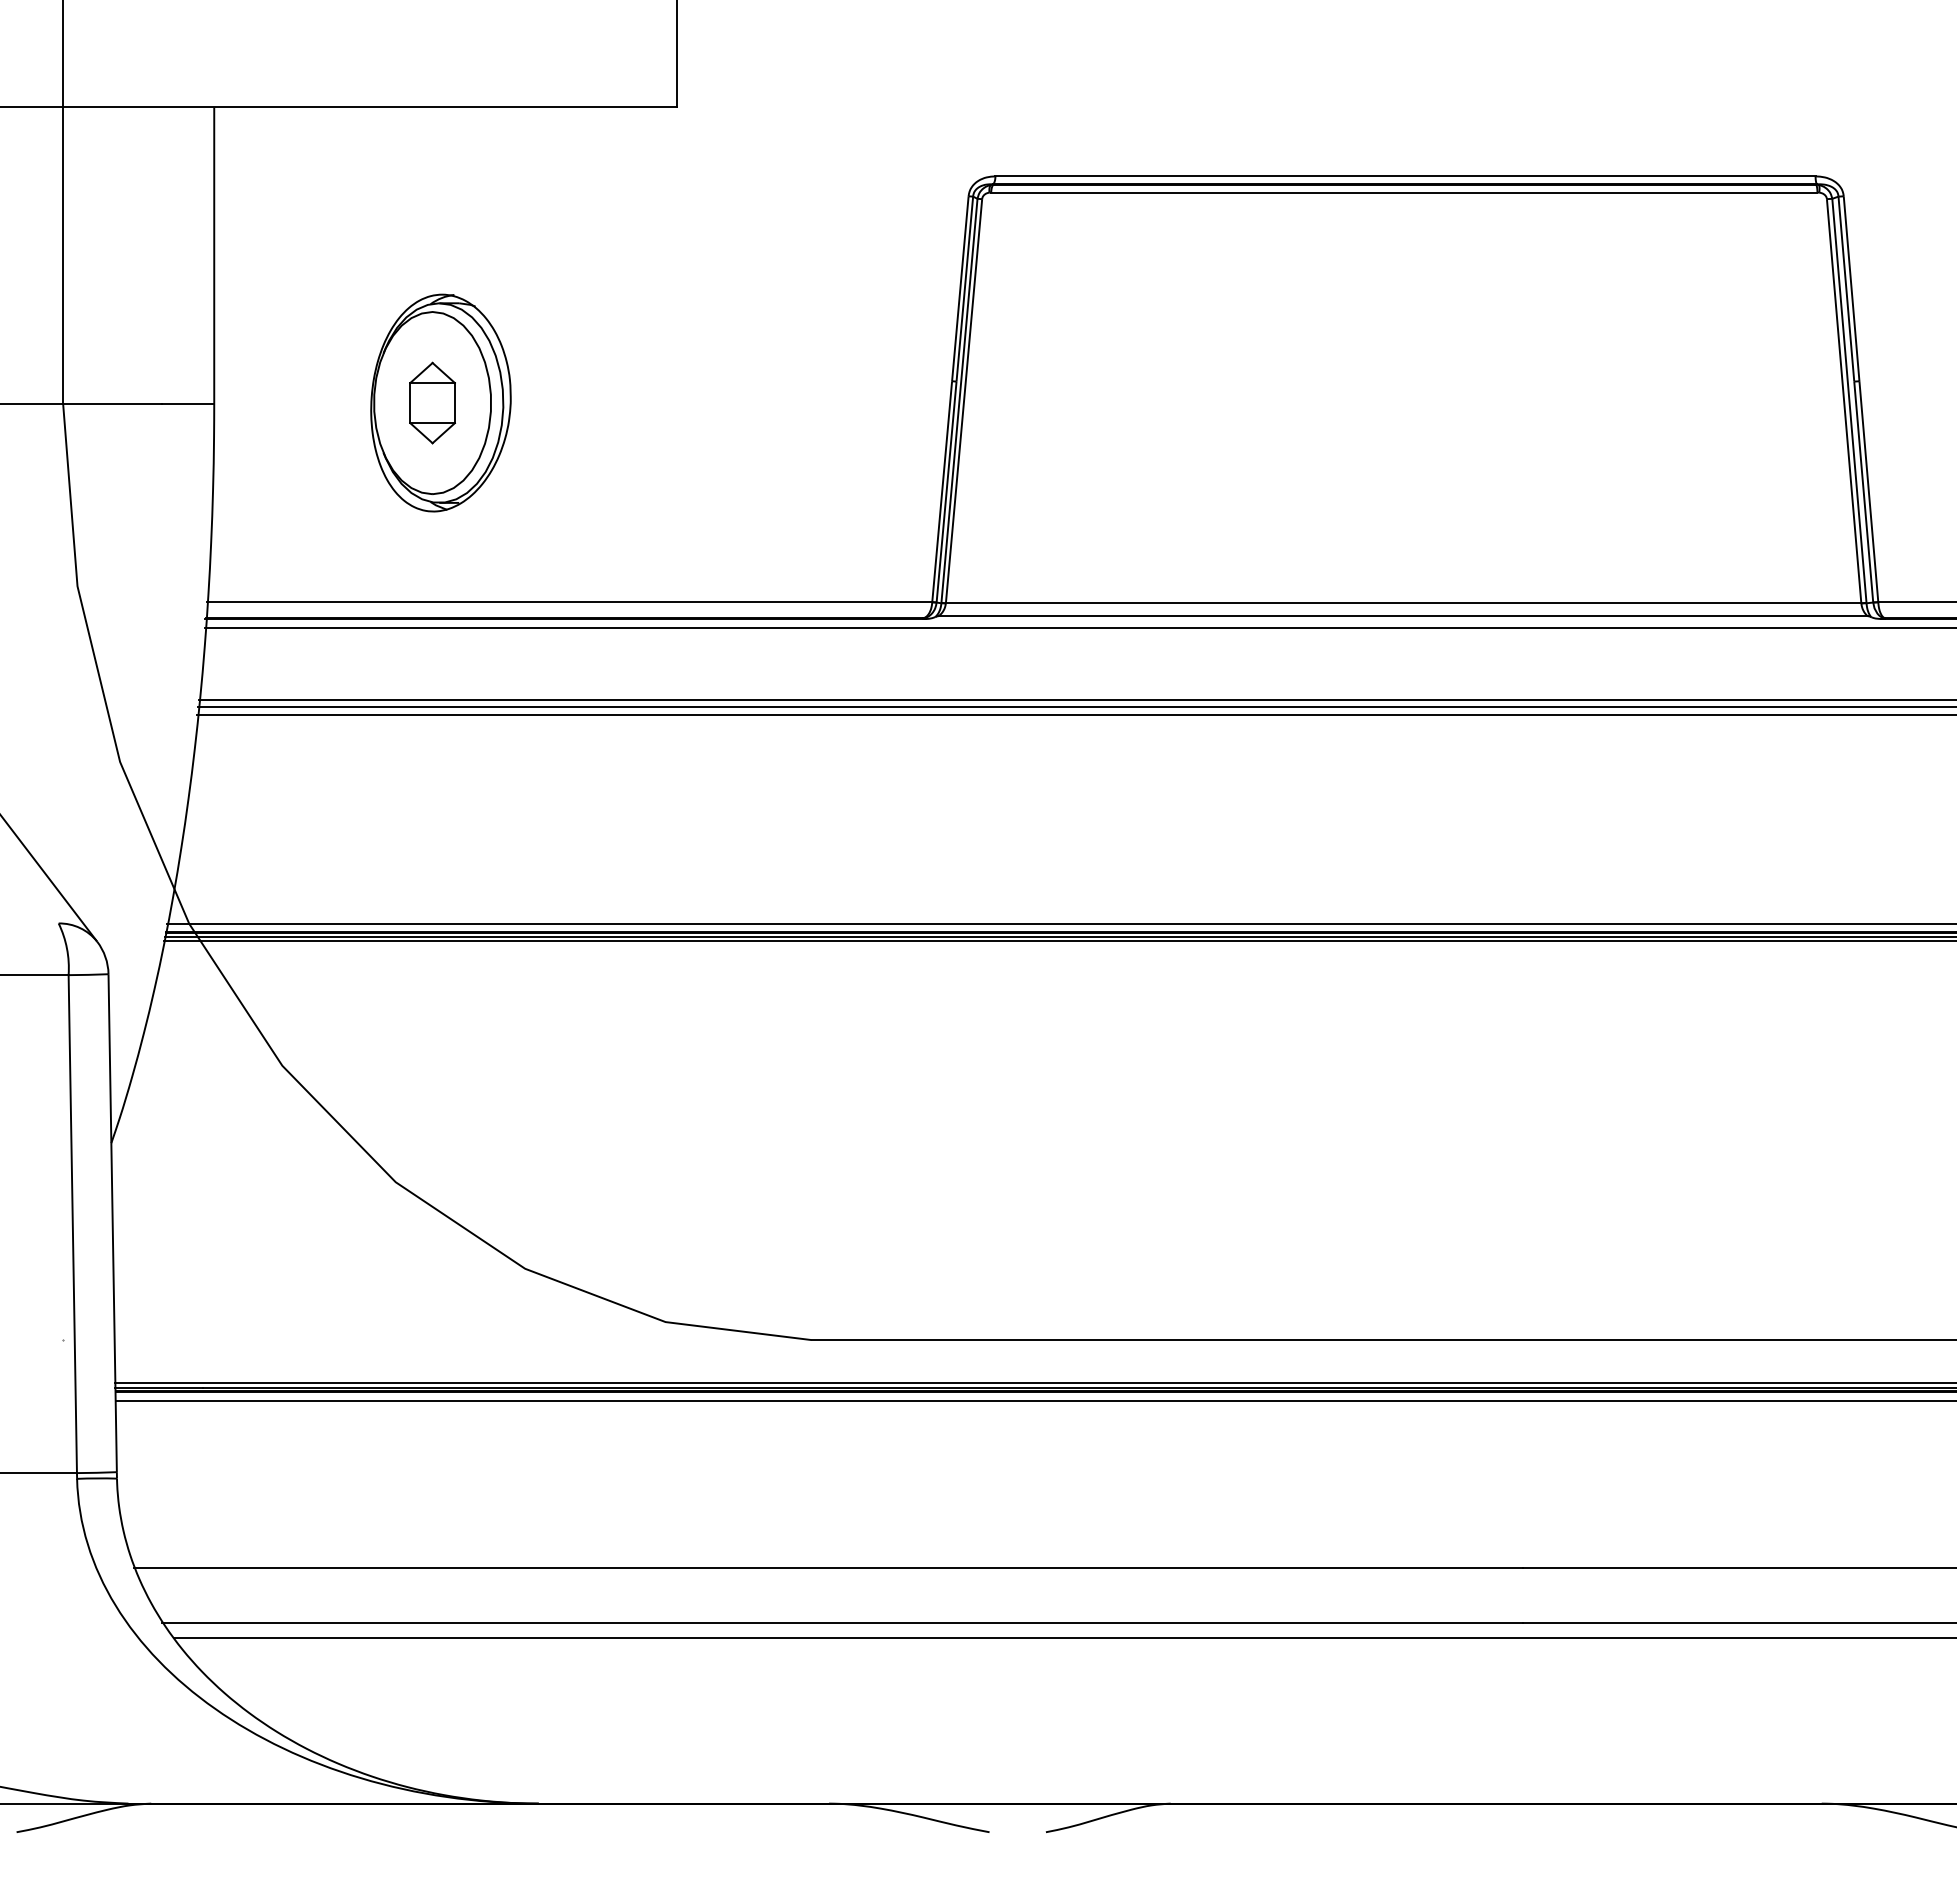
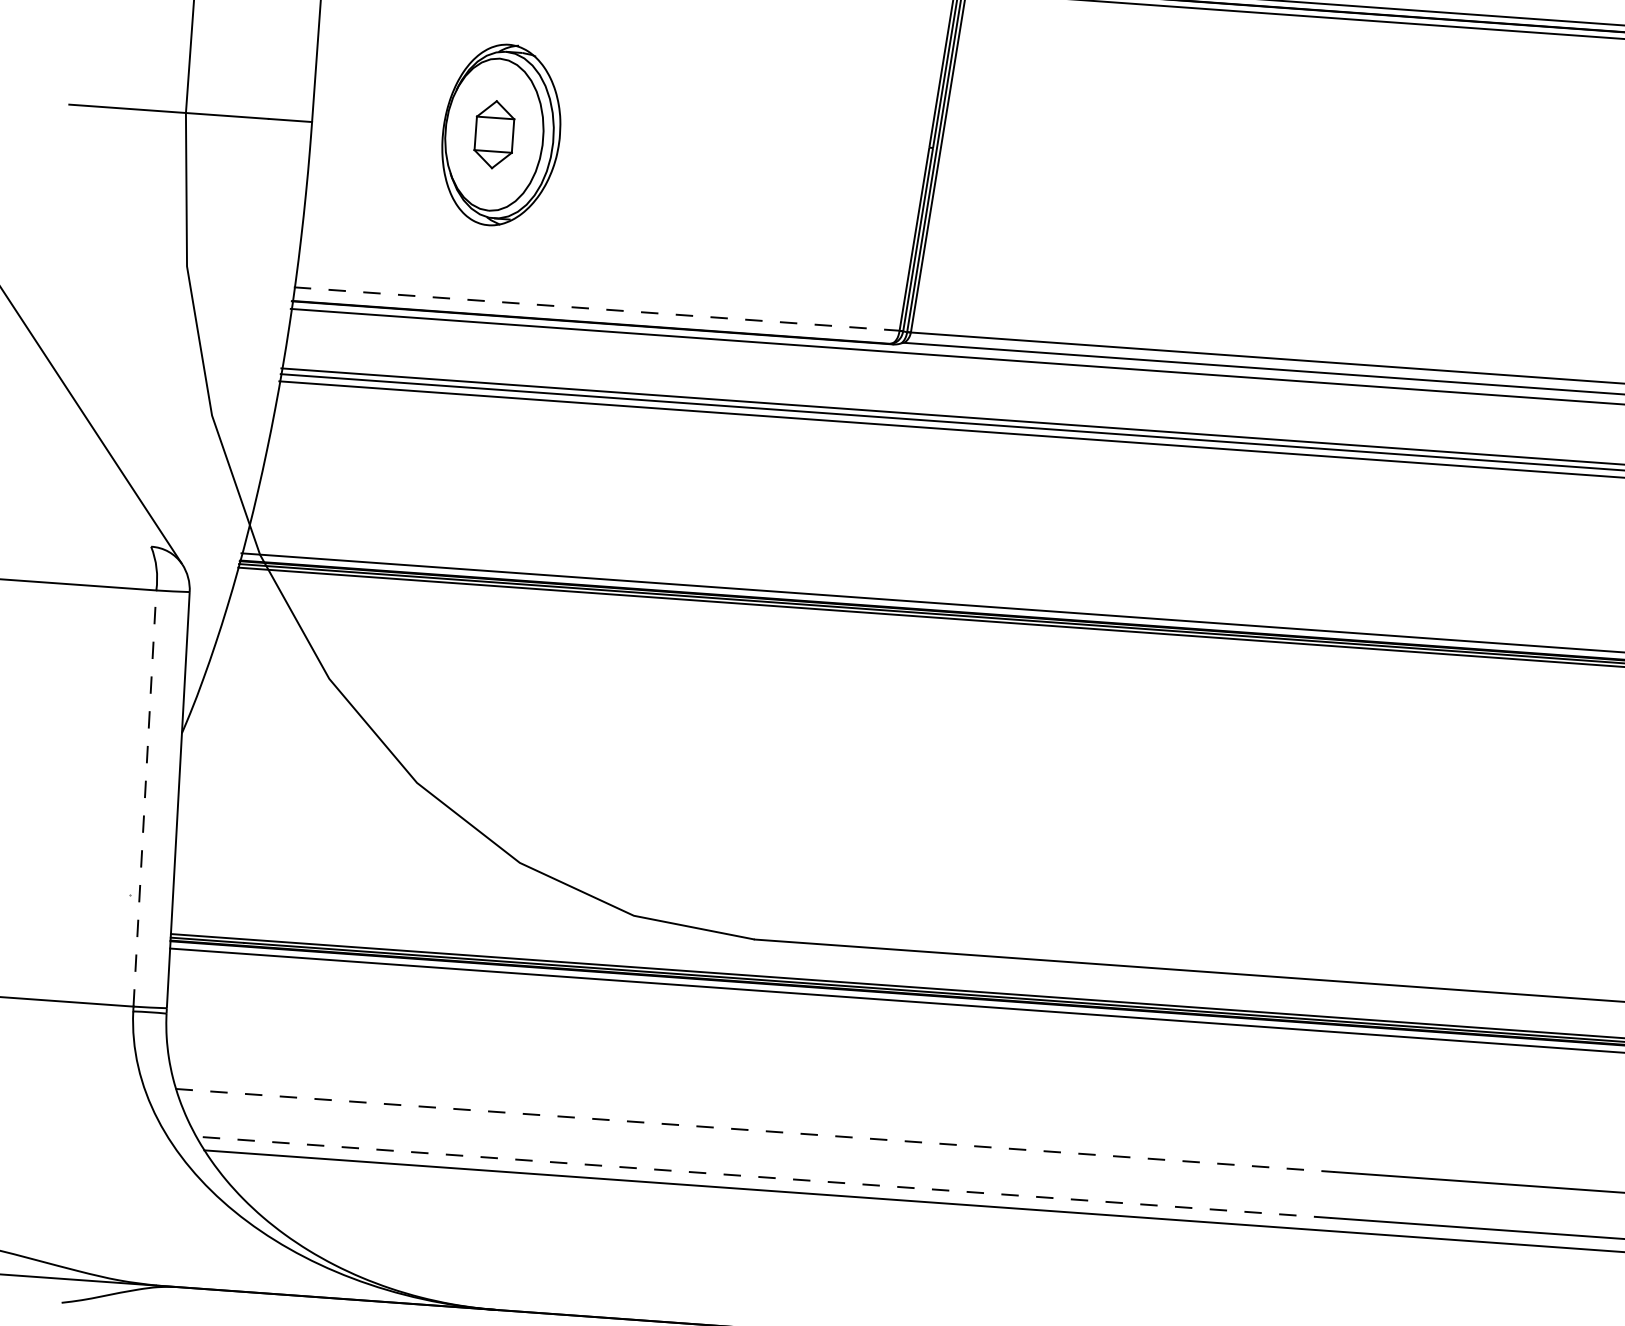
line: (569, 602) -> (596, 309), solid -> dashed
line: (72, 1223) -> (144, 798), solid -> dashed
line: (828, 1567) -> (755, 1130), solid -> dashed
line: (841, 1622) -> (762, 1177), solid -> dashed

